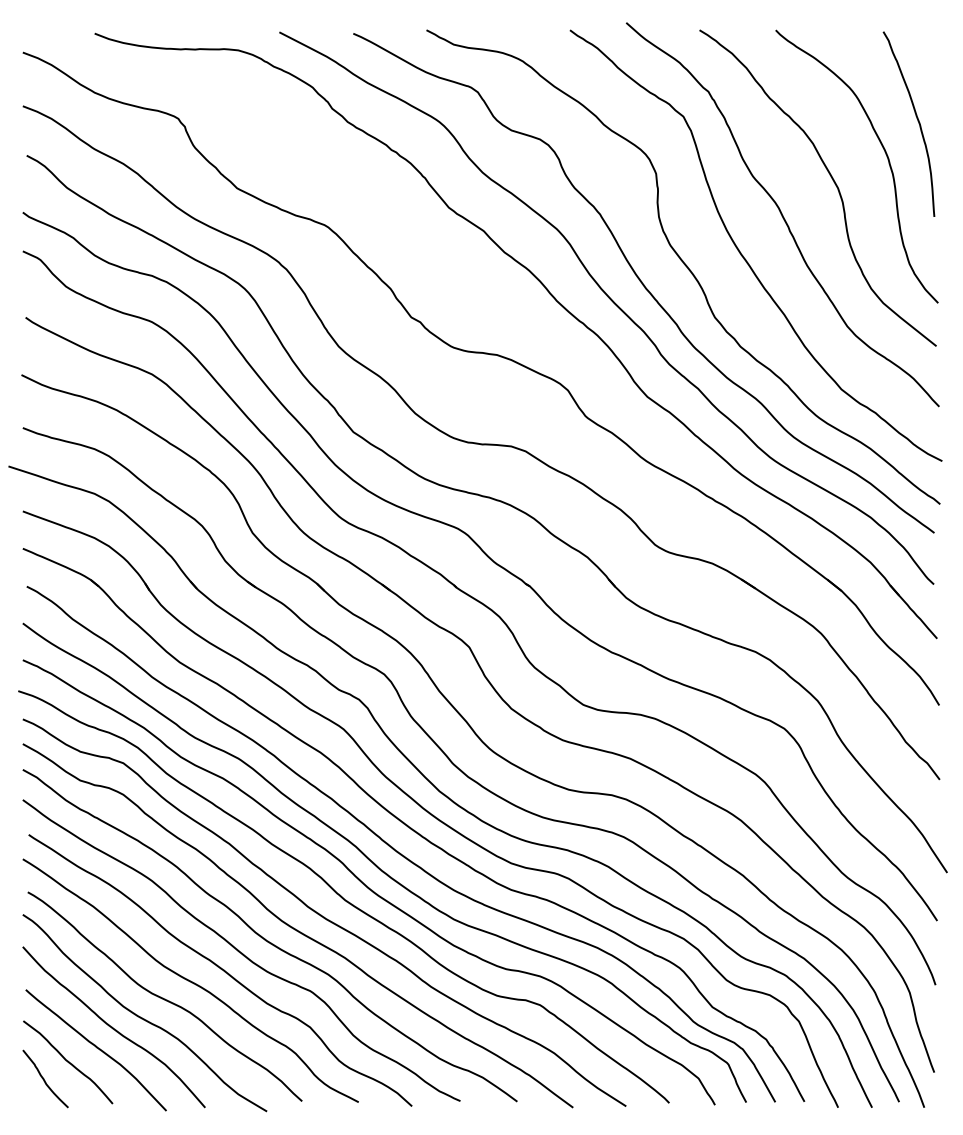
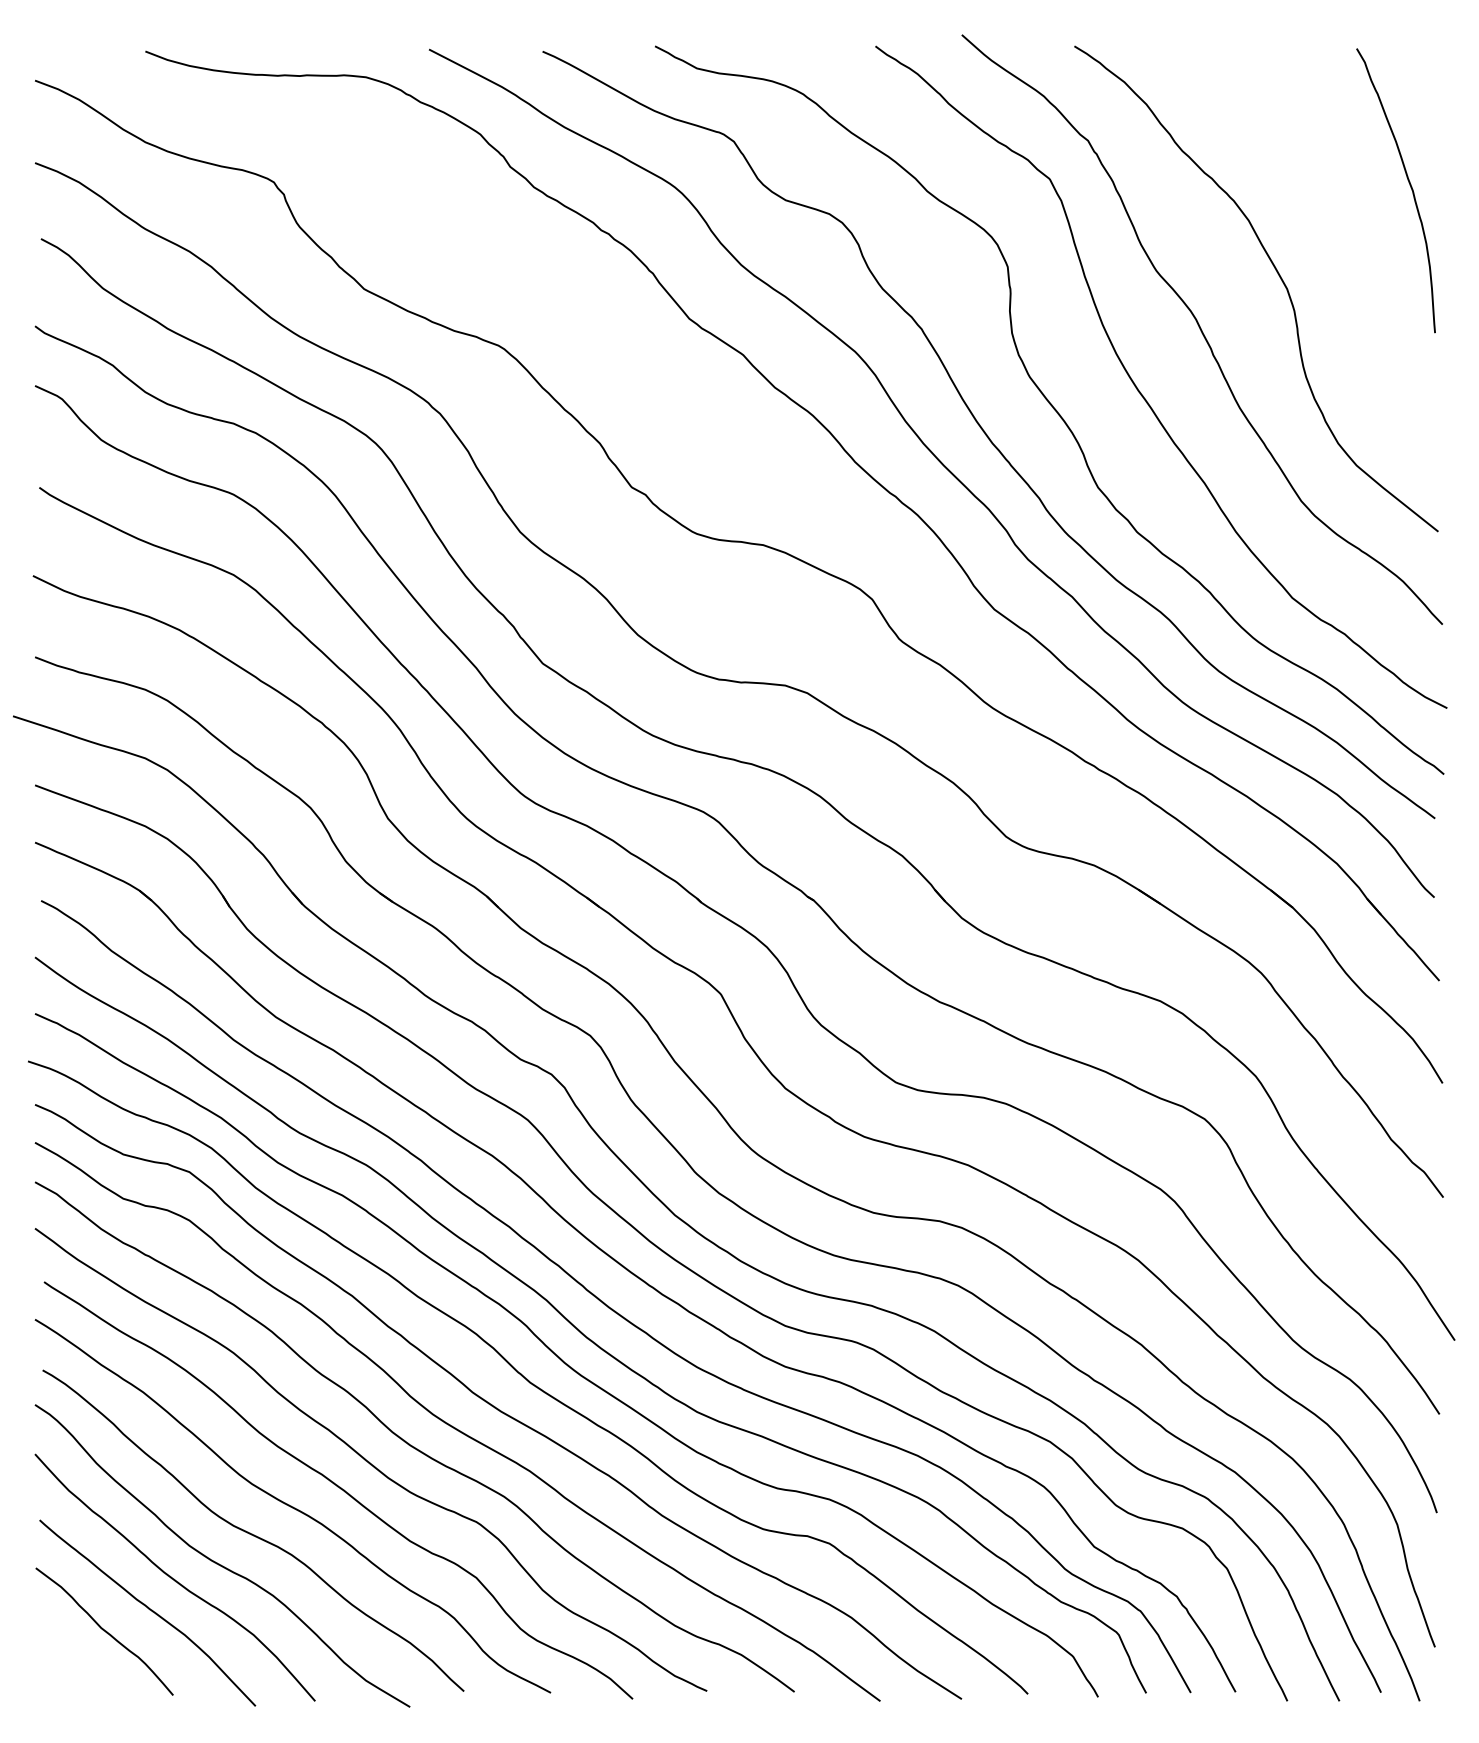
curve: (884, 152) -> (1358, 234), removed
curve: (44, 1078) -> (68, 1656), removed

